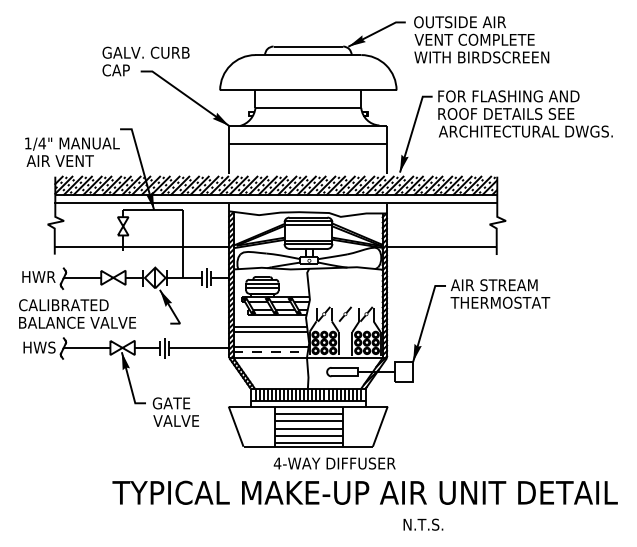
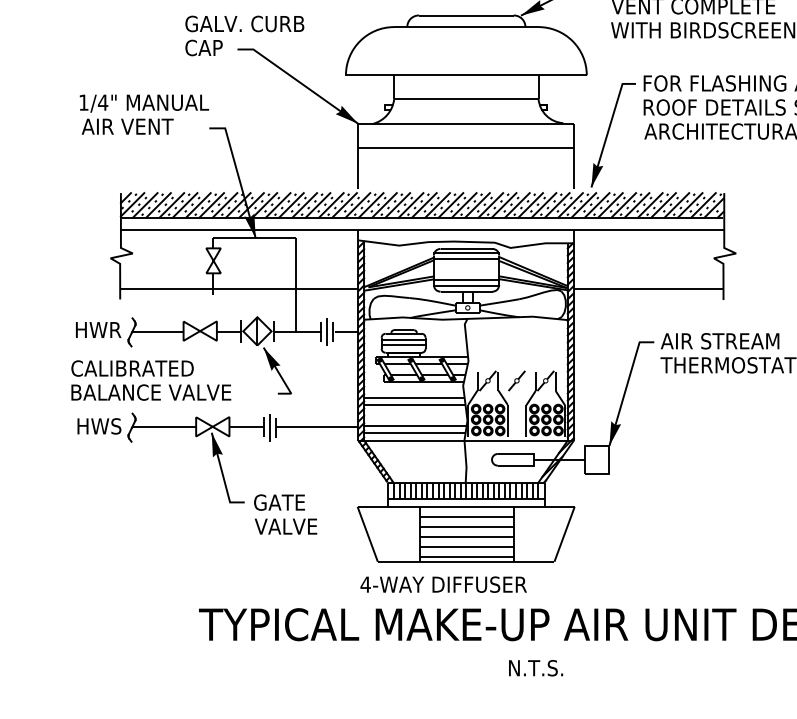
text: (72, 151) -> (144, 113), moved
line: (271, 352) -> (416, 433), dashed -> solid
text: (334, 463) -> (443, 584), moved
text: (423, 524) -> (536, 667), moved

